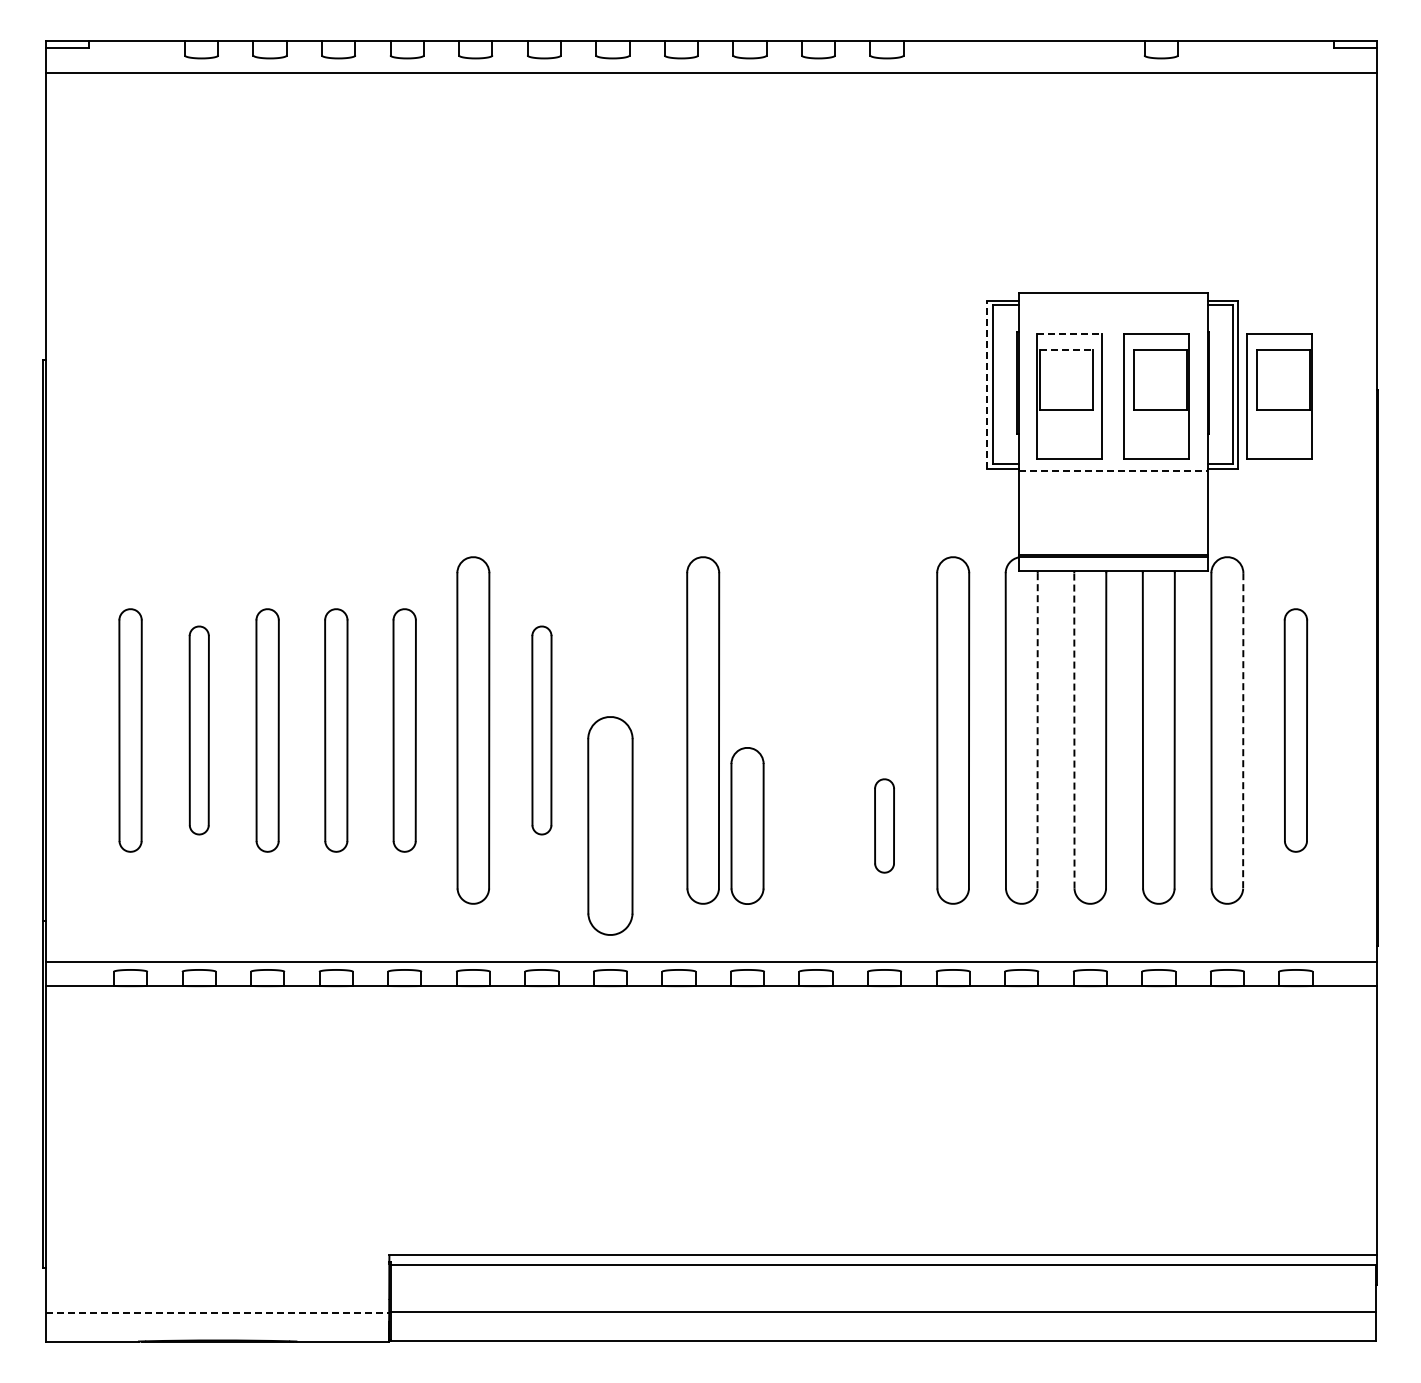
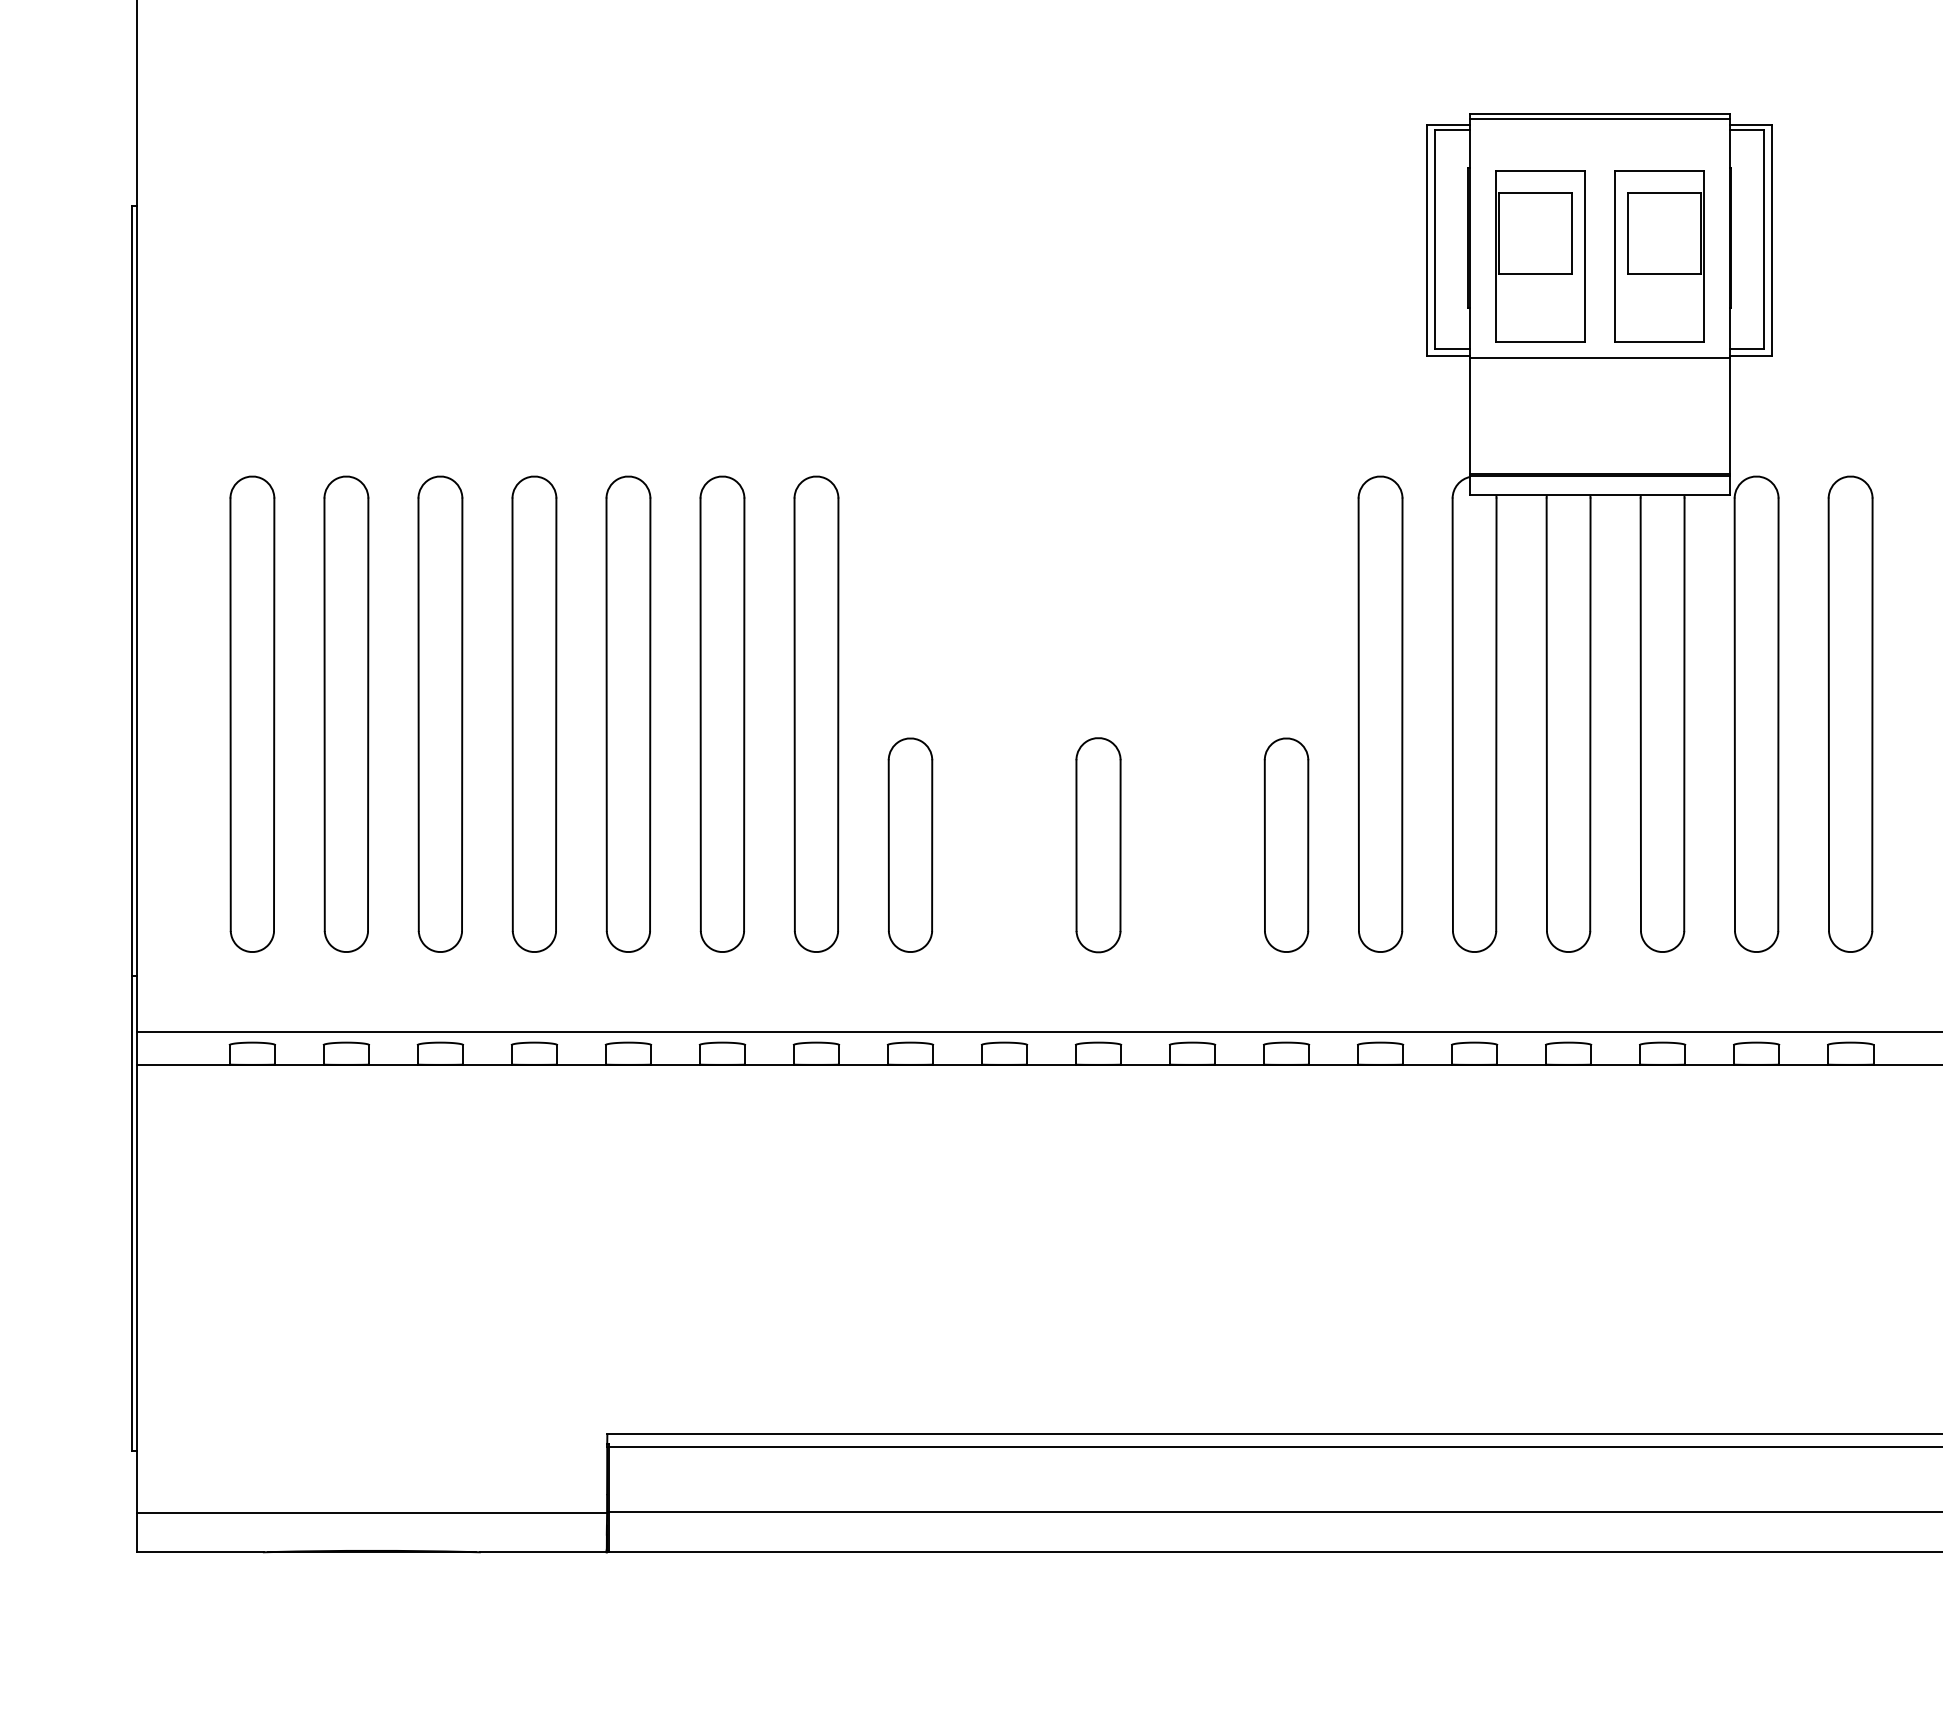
line: (1112, 296) -> (1599, 119), added
line: (1069, 334) -> (1540, 171), dashed -> solid
line: (1066, 350) -> (1535, 193), dashed -> solid
line: (987, 384) -> (1427, 239), dashed -> solid
part: (1279, 396) -> (1828, 256), removed
line: (1113, 470) -> (1600, 357), dashed -> solid
part: (130, 730) -> (252, 714), size x1.43
part: (199, 730) -> (346, 714), size x1.67
part: (267, 730) -> (440, 714), size x1.43
part: (336, 730) -> (534, 714), size x1.43
part: (404, 730) -> (628, 714), size x1.43
part: (541, 730) -> (815, 714), size x1.67
part: (703, 730) -> (1038, 714), removed
line: (1037, 730) -> (1496, 714), dashed -> solid
line: (1074, 730) -> (1546, 714), dashed -> solid
line: (1243, 730) -> (1778, 714), dashed -> solid
part: (1295, 730) -> (1850, 714), size x1.43
part: (610, 825) -> (910, 844), size x0.71
part: (884, 825) -> (1286, 844), size x1.67
line: (218, 1312) -> (372, 1512), dashed -> solid

